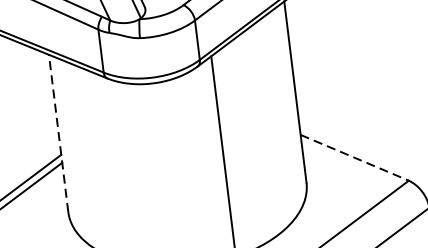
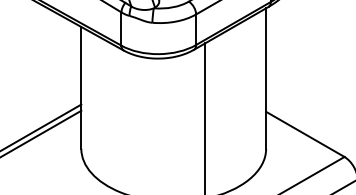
line: (58, 132) -> (81, 87), dashed -> solid
line: (354, 157) -> (305, 134), dashed -> solid

